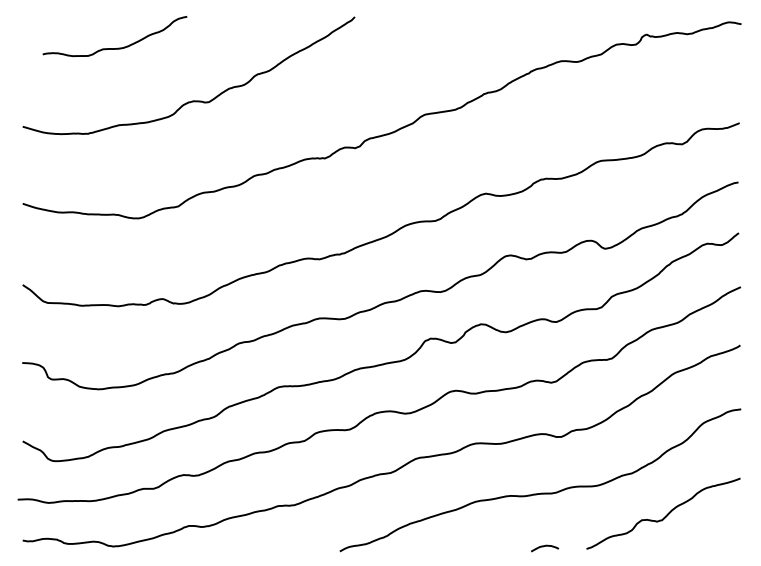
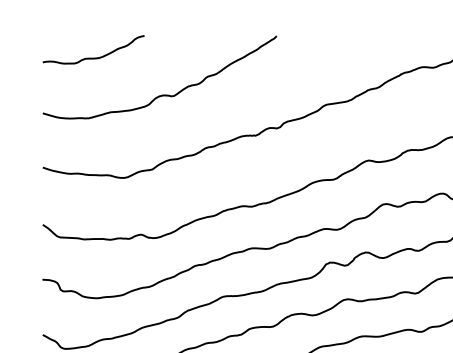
curve: (117, 47) -> (95, 57), moved

